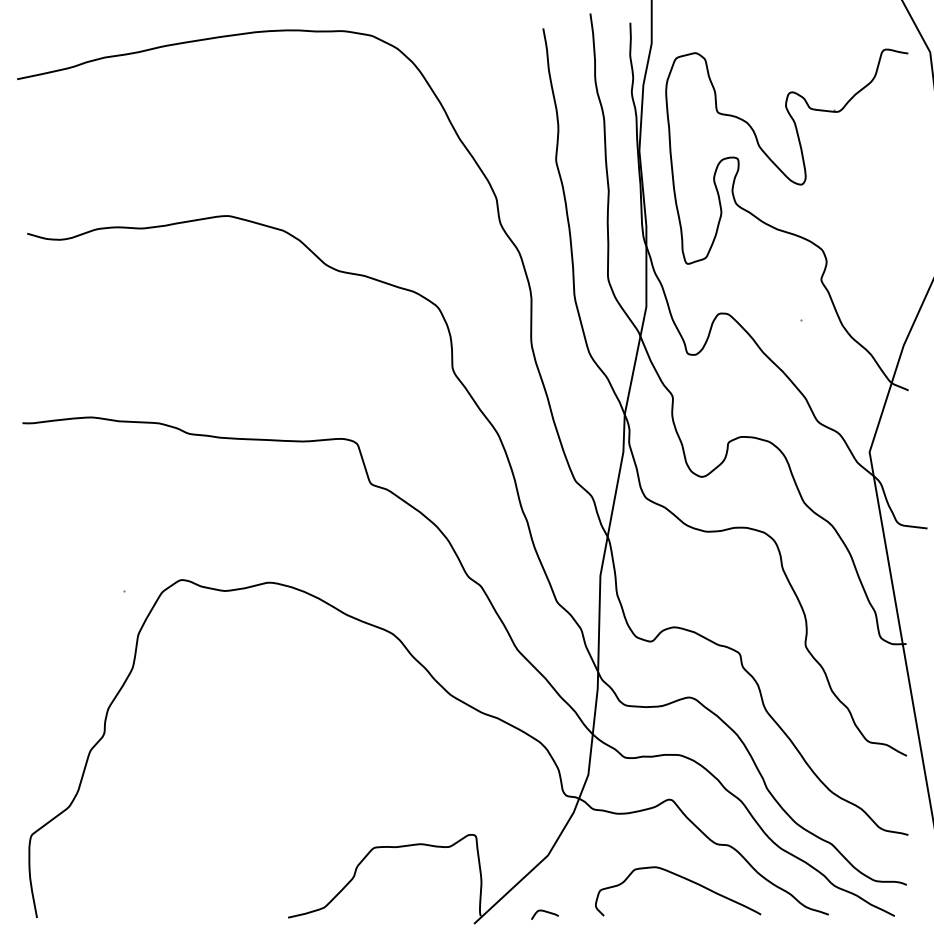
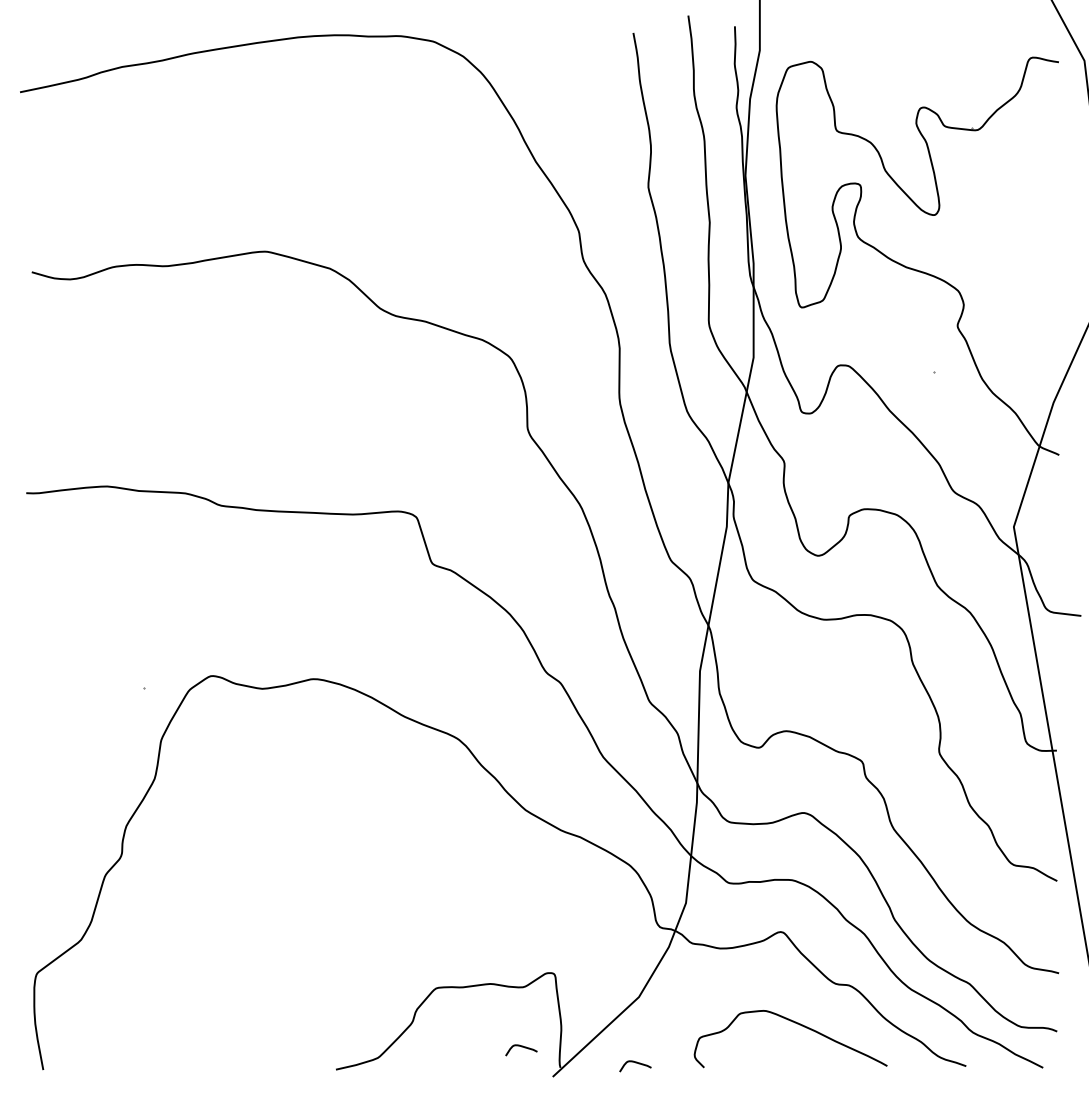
curve: (447, 898) -> (521, 1047), added

